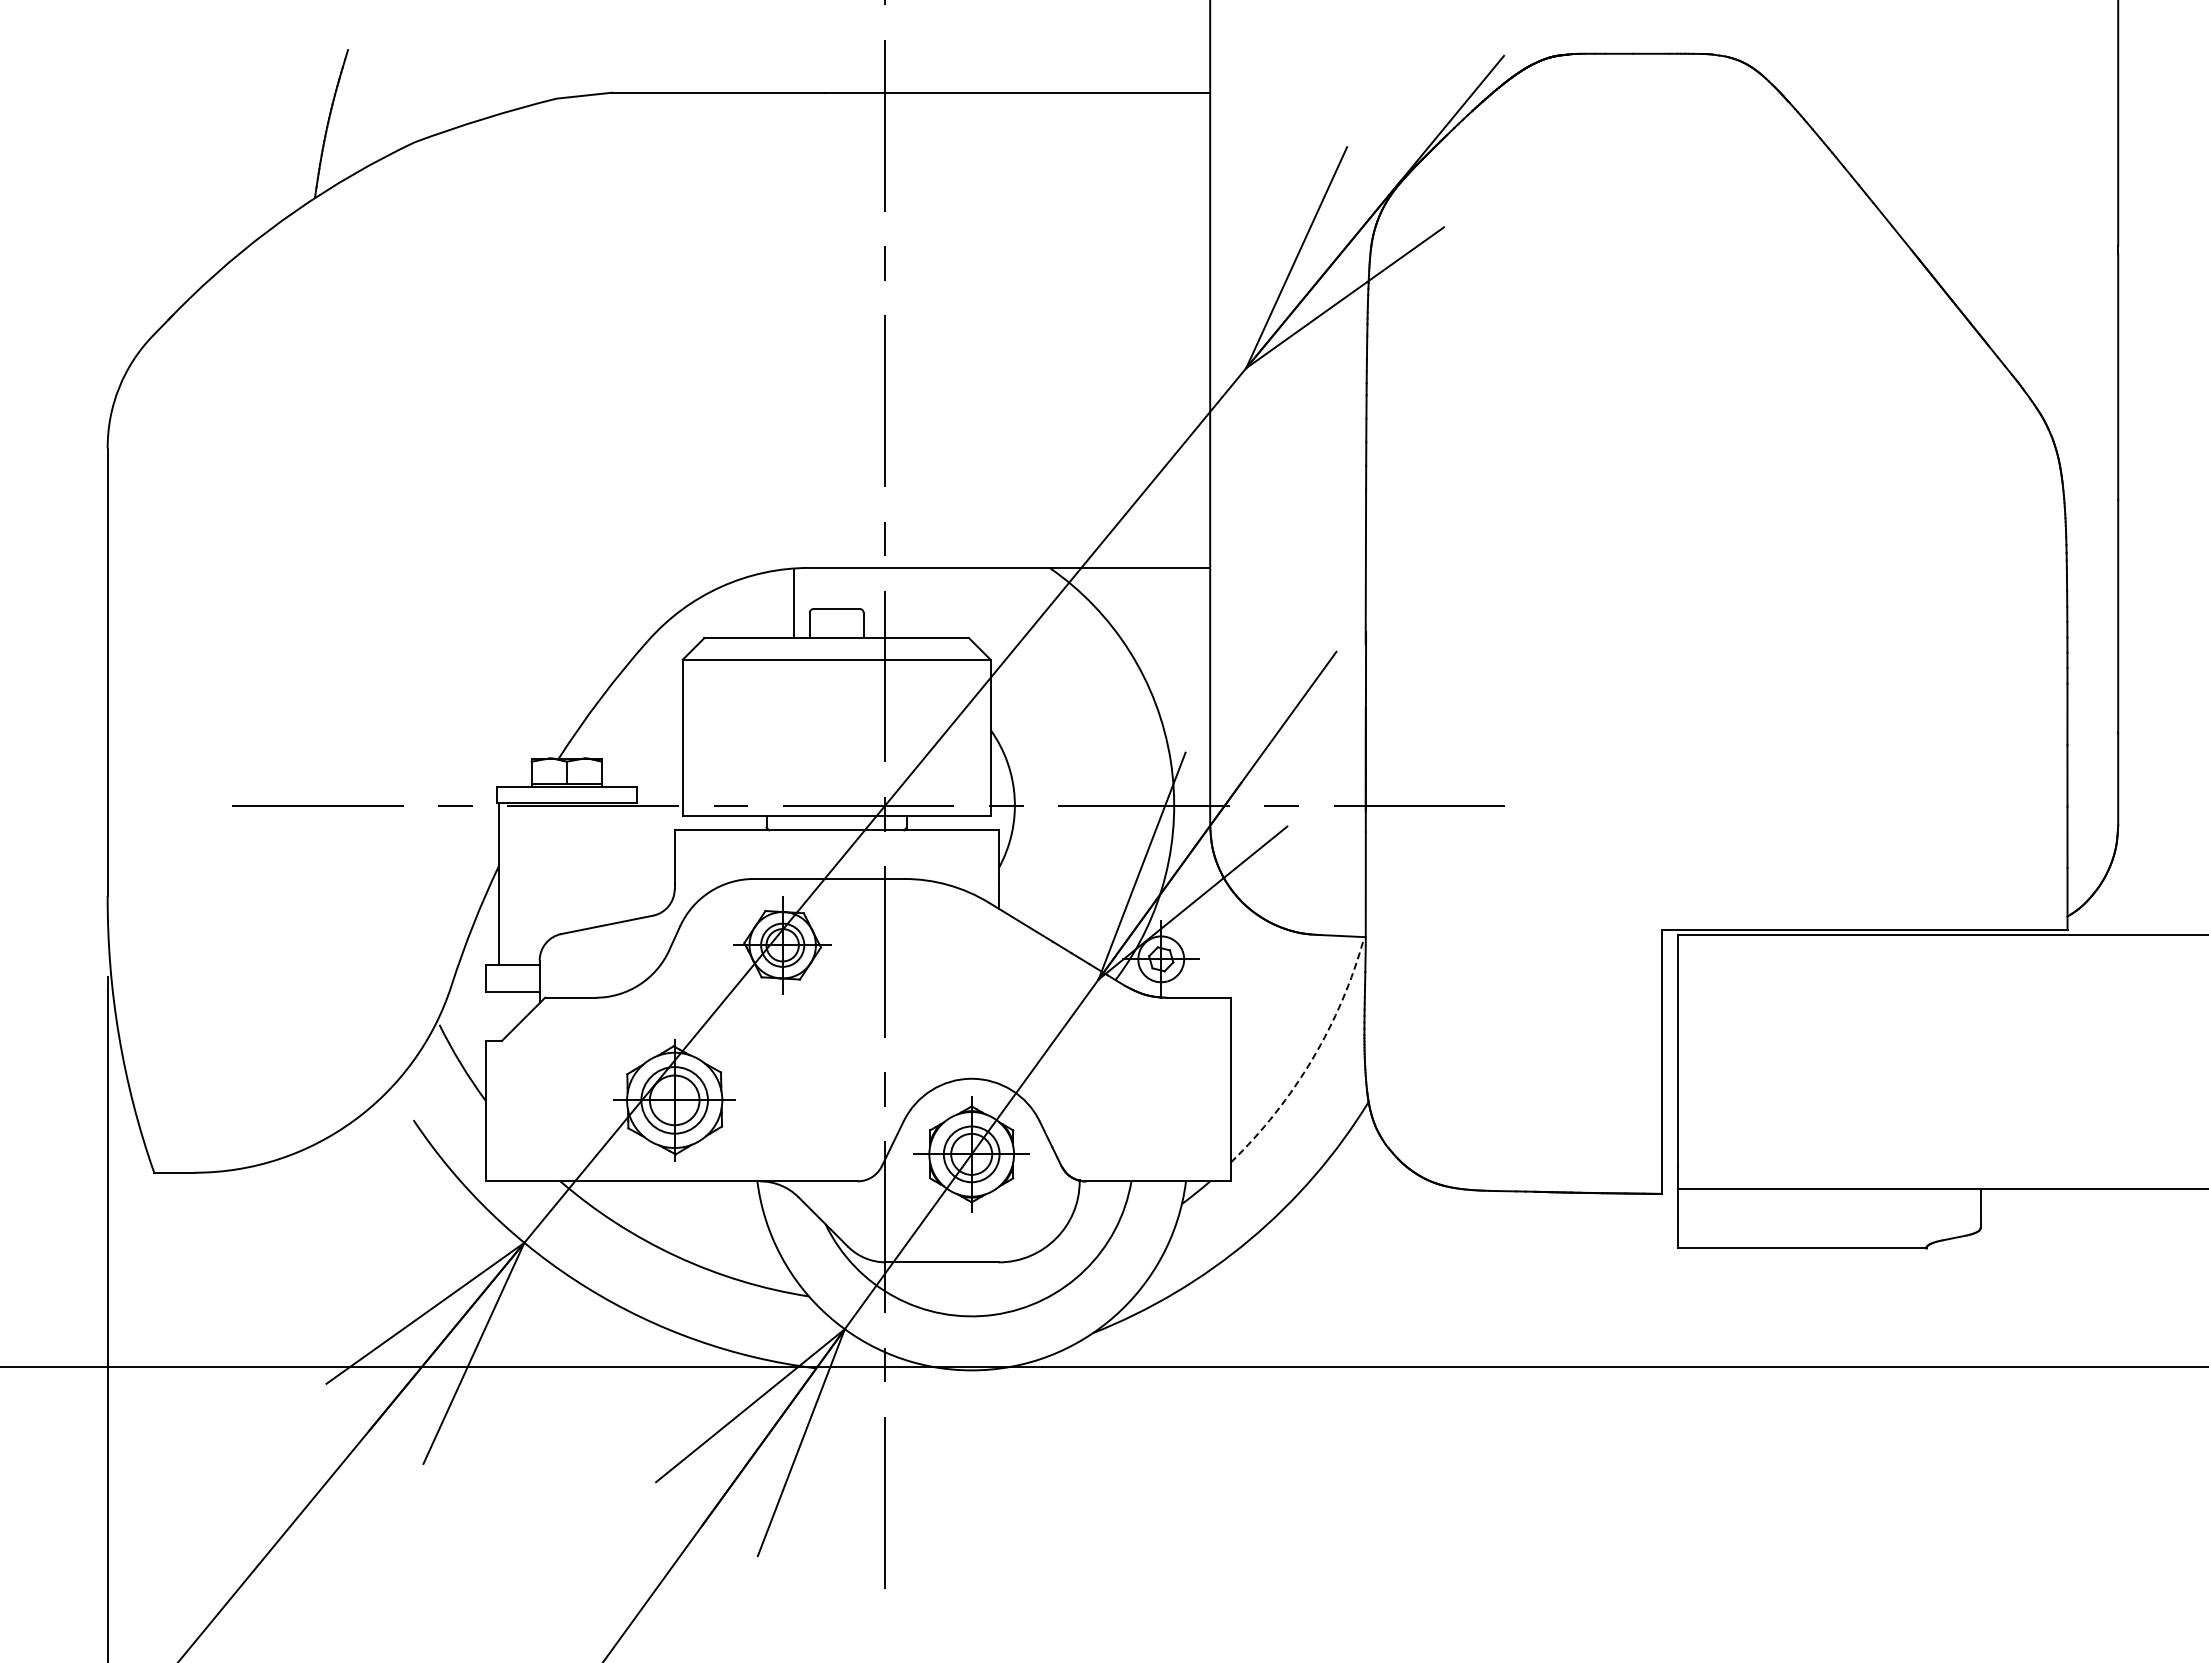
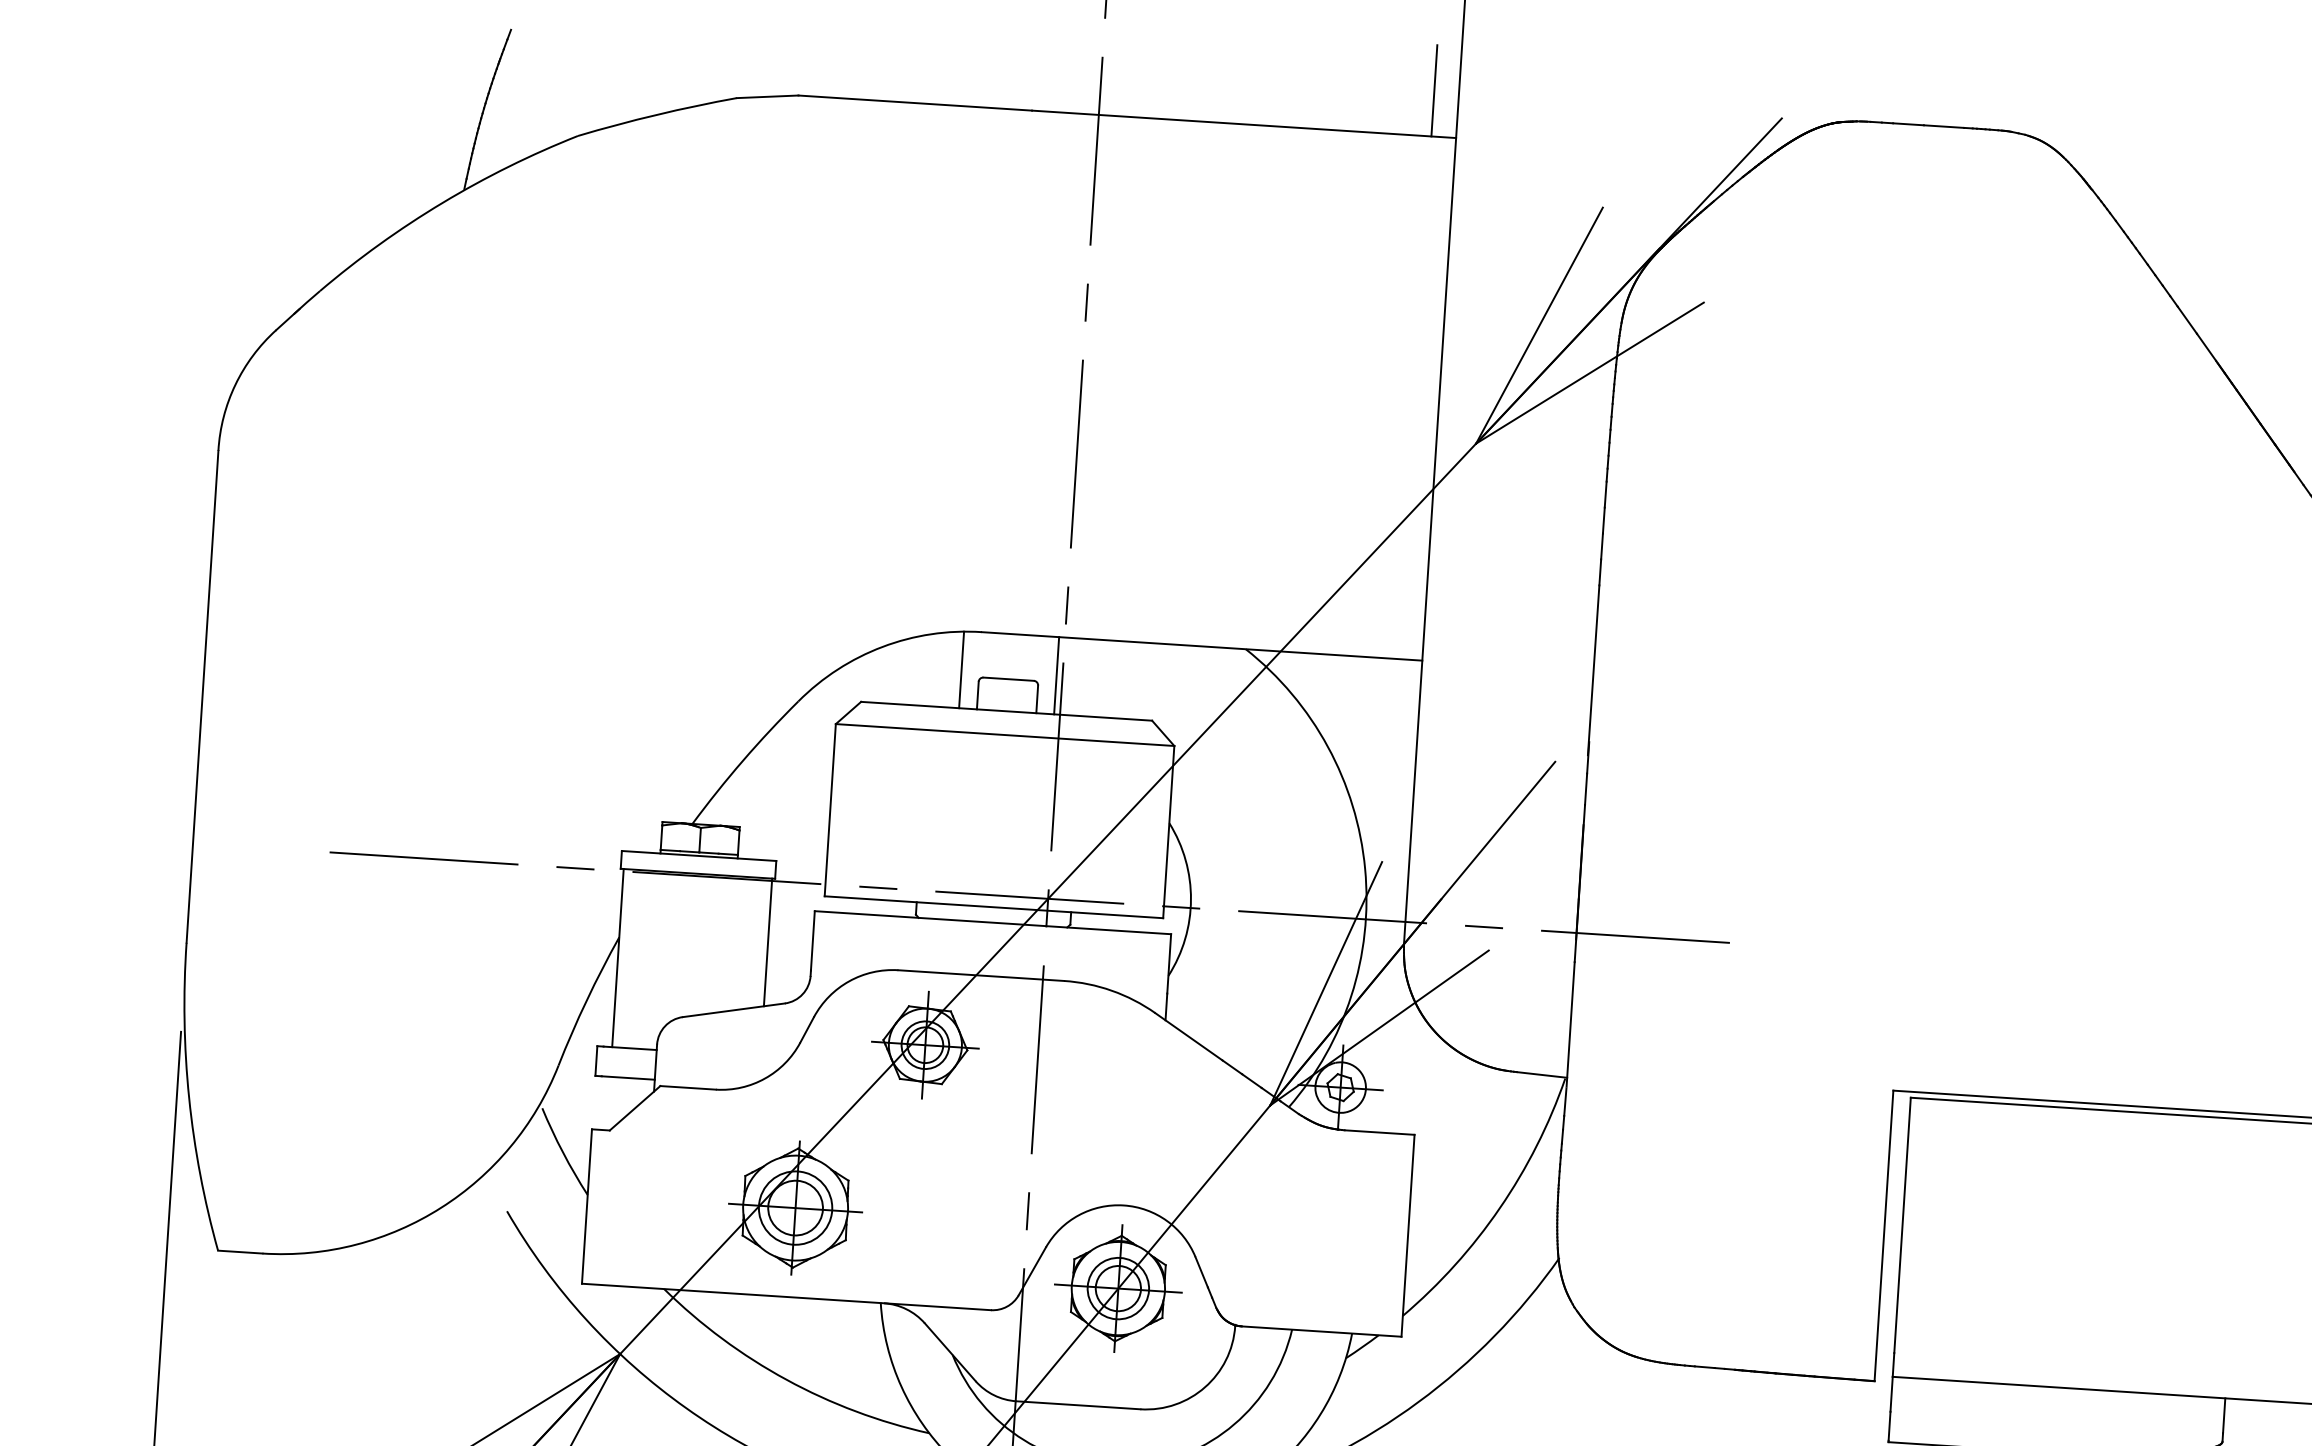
line: (1187, 50) -> (1434, 90), added
line: (879, 602) -> (1056, 675), added
line: (634, 861) -> (768, 942), added
arc: (1312, 1059) -> (1499, 1208), dashed -> solid

